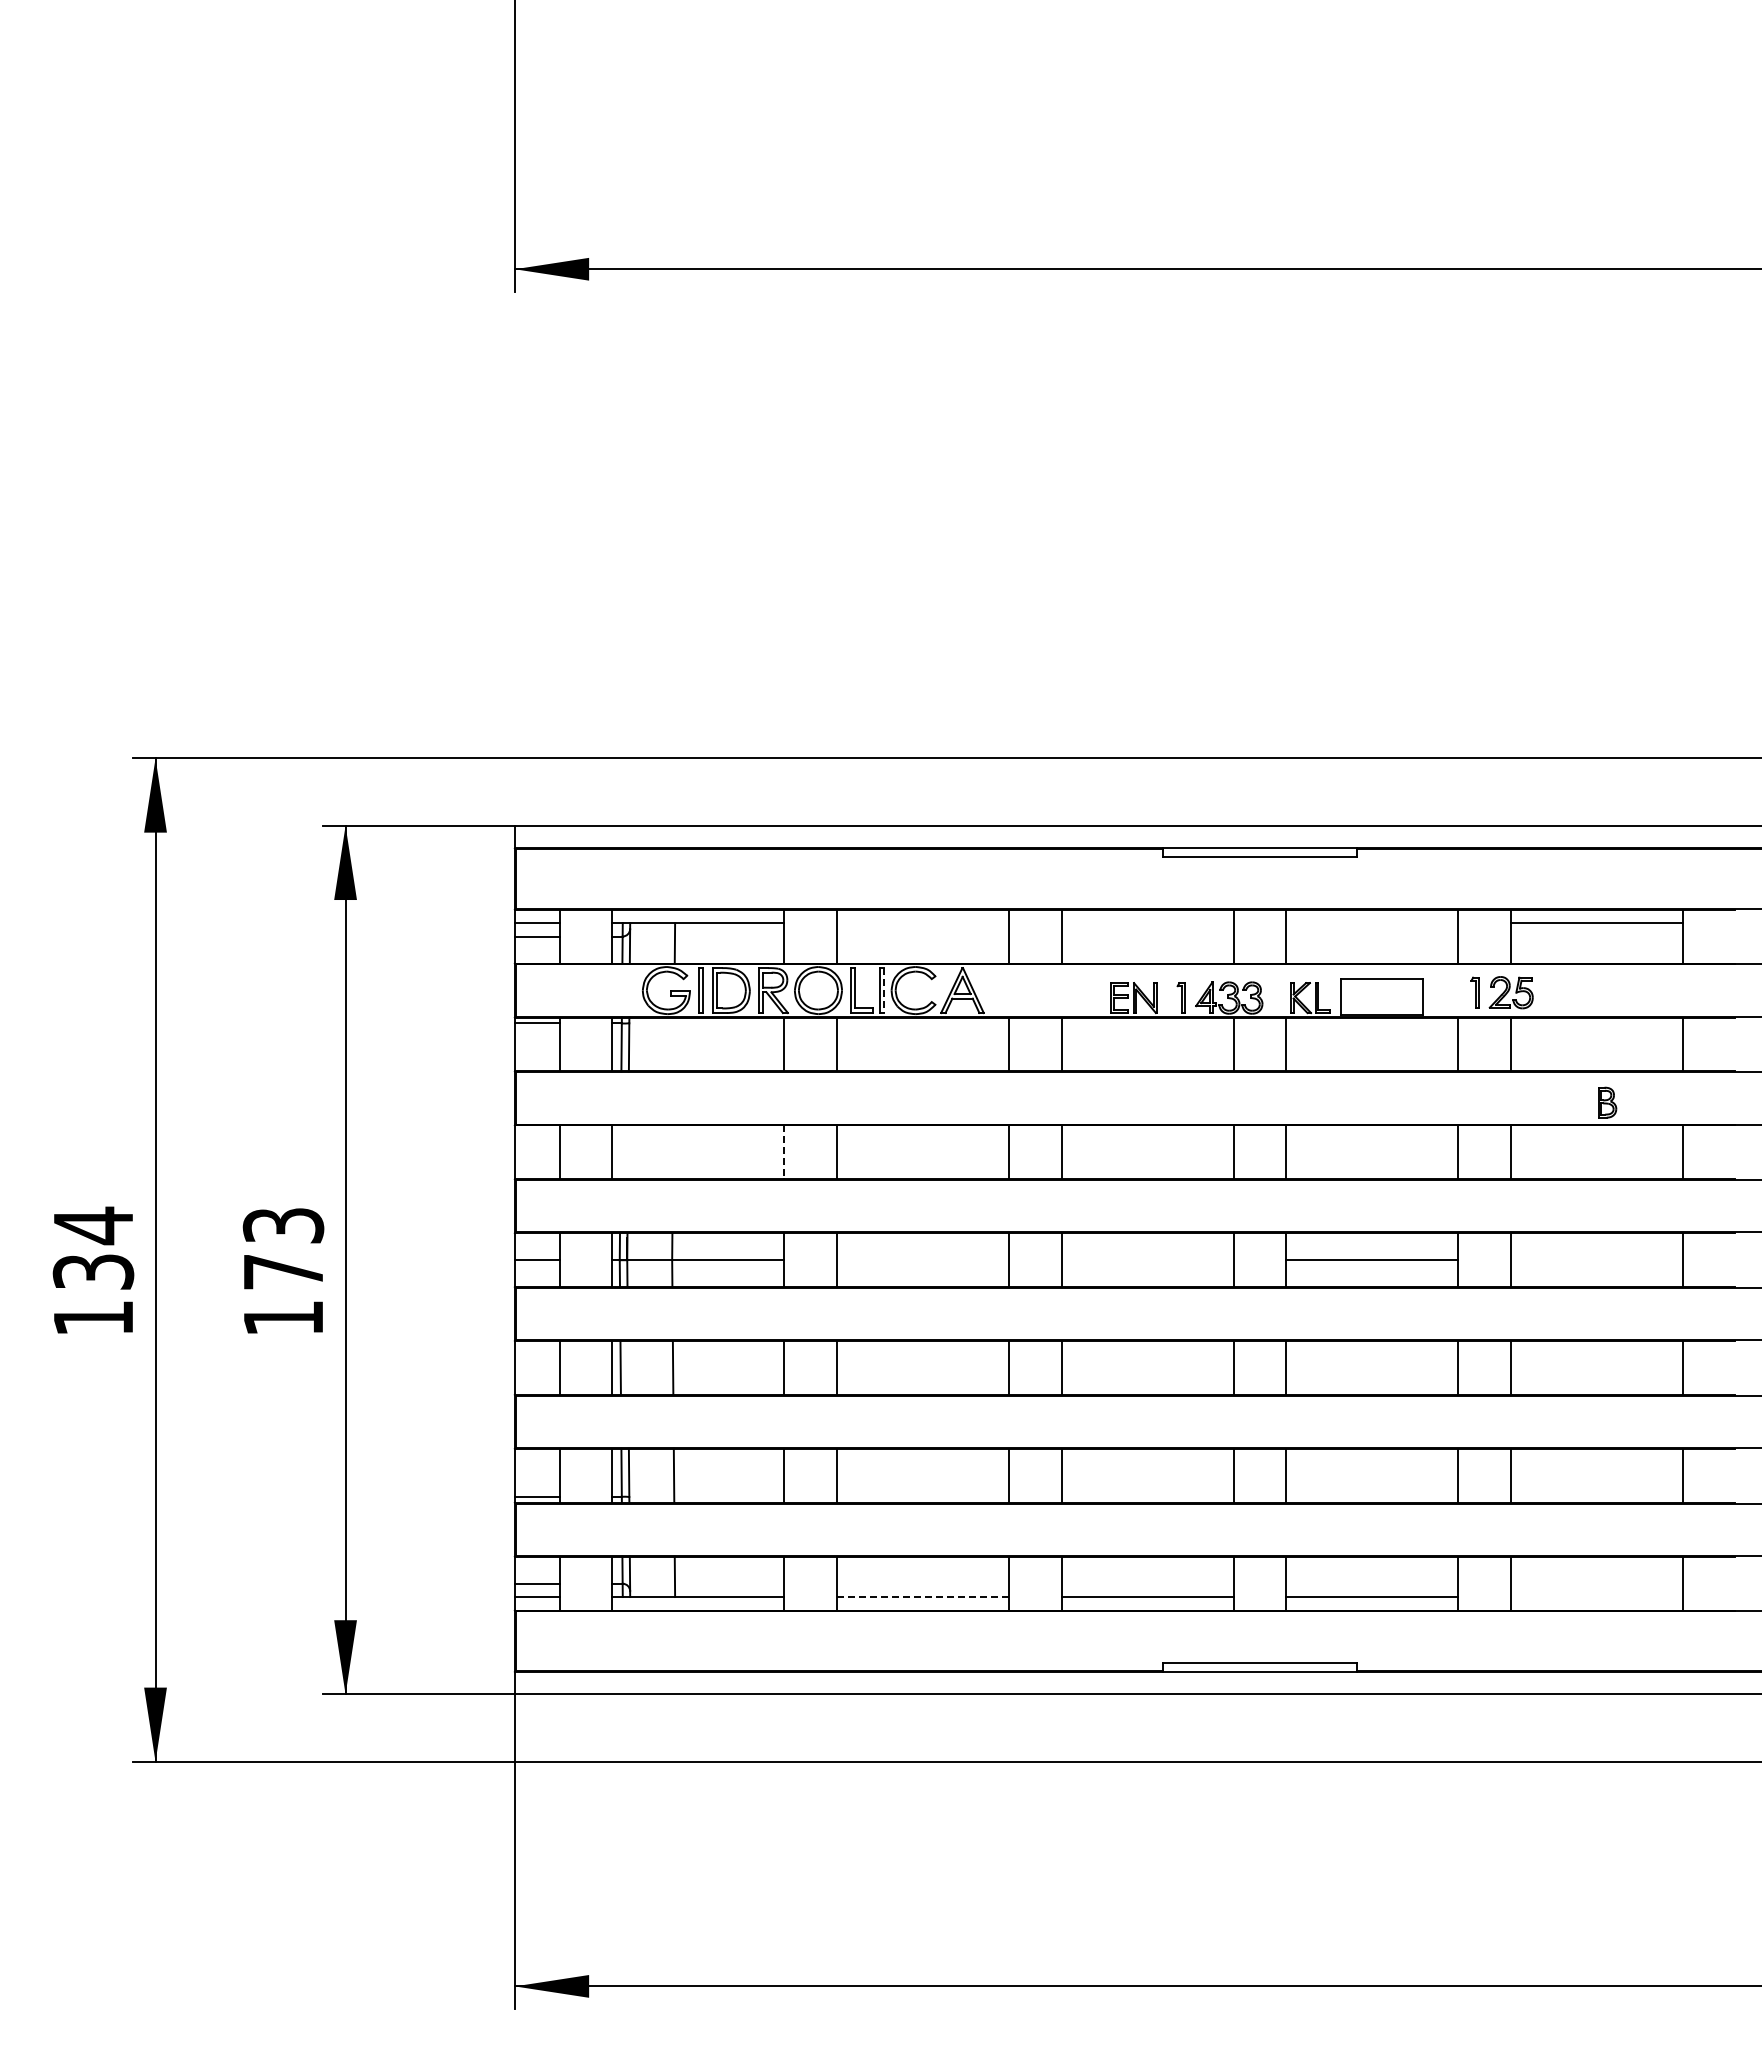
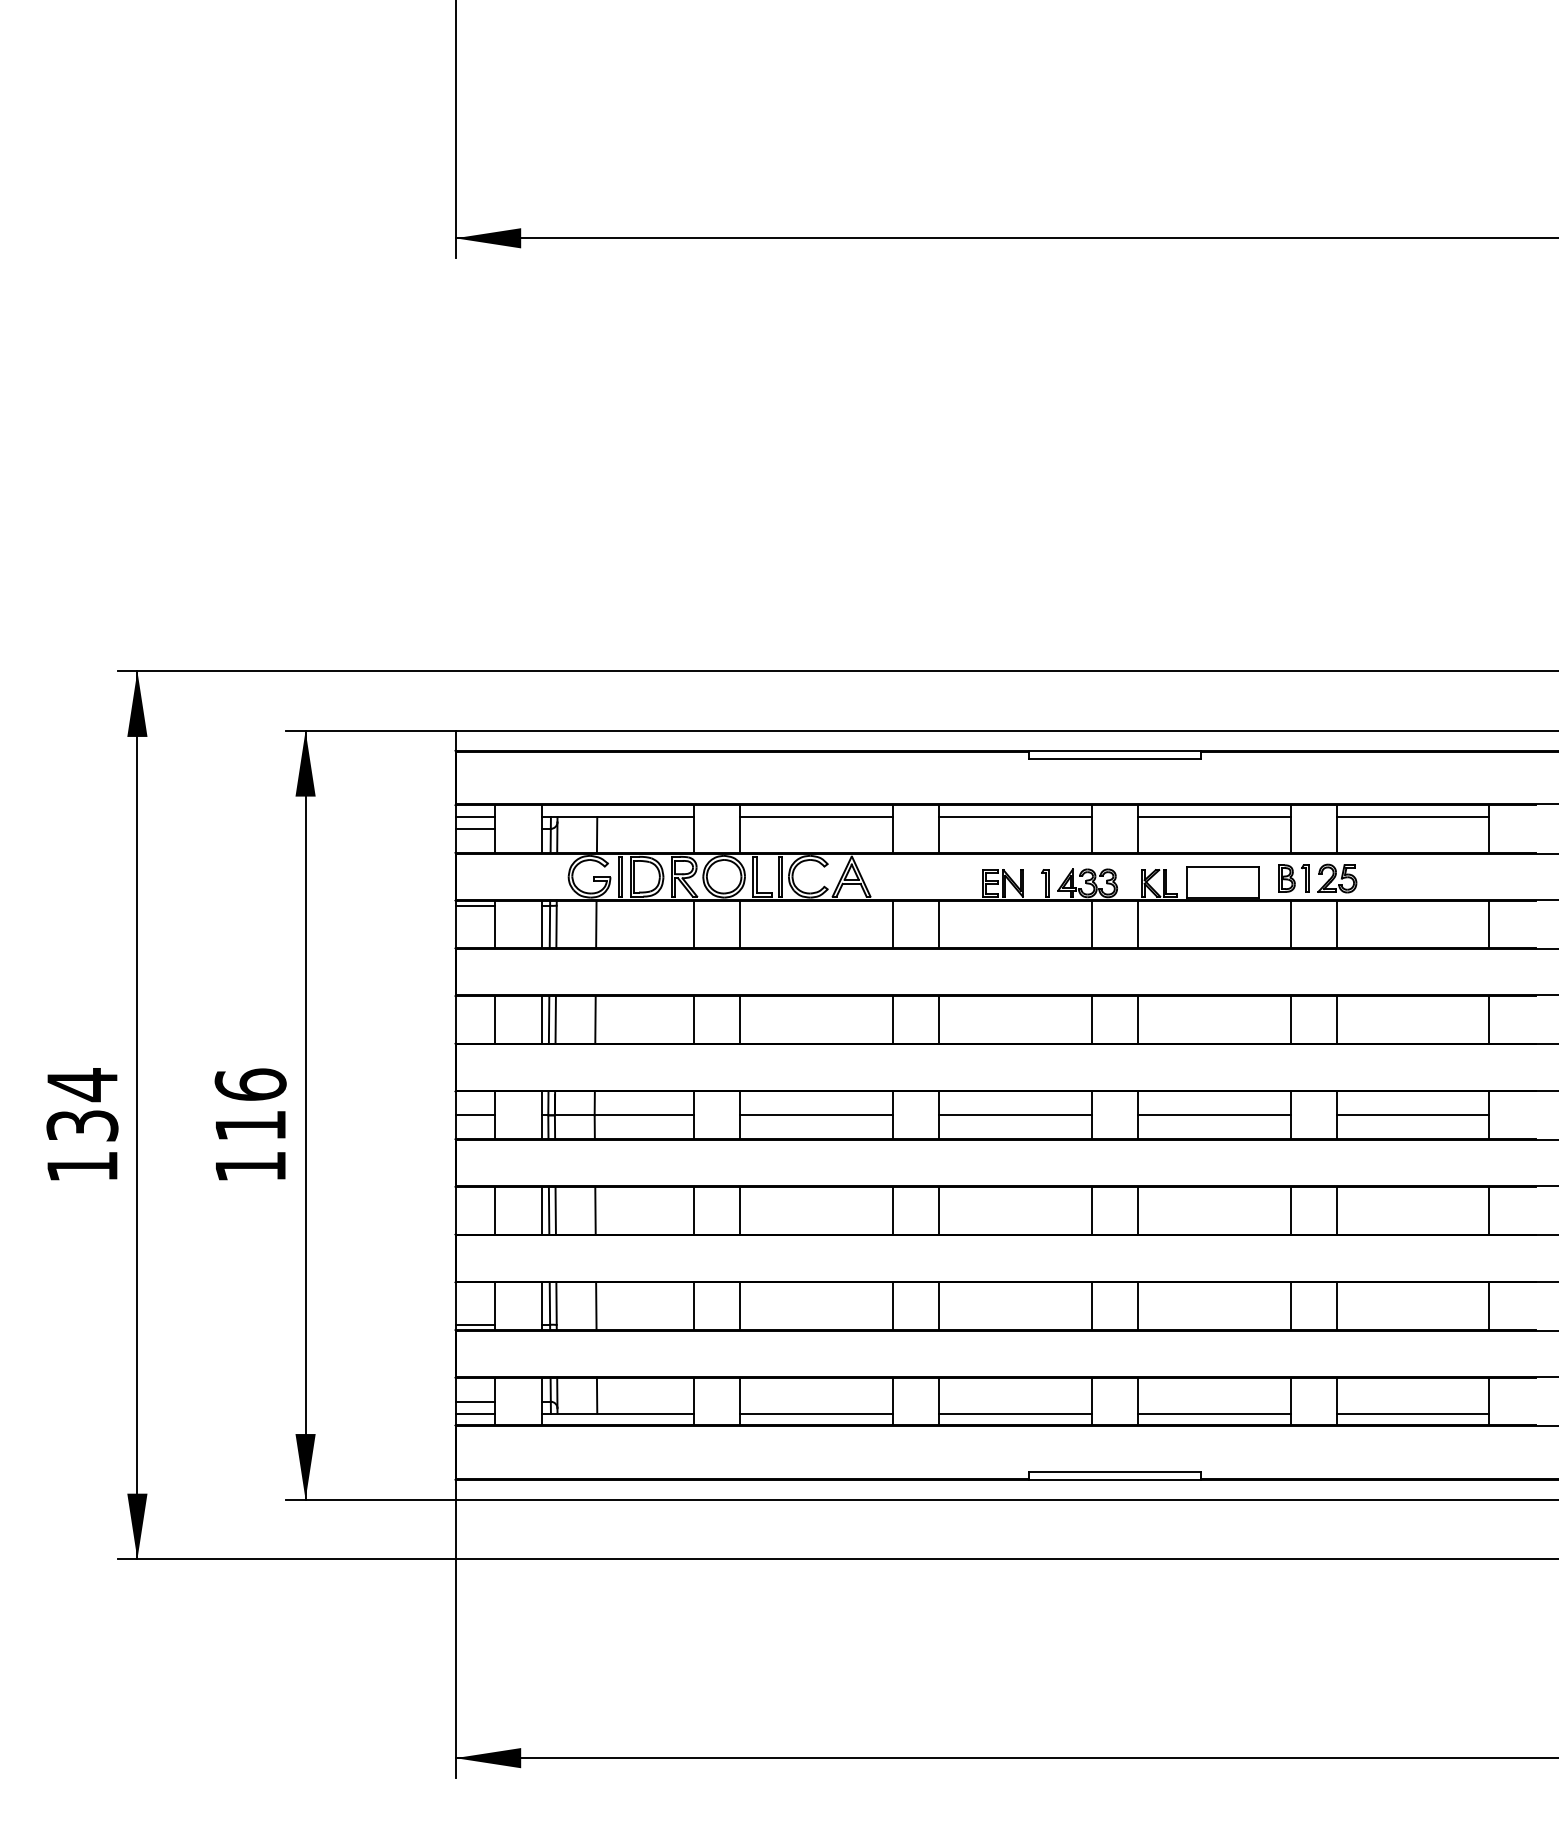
line: (922, 923) -> (816, 817), added
line: (1147, 923) -> (1015, 817), added
line: (1372, 923) -> (1214, 817), added
line: (884, 991) -> (782, 877), dashed -> solid
line: (673, 1044) -> (595, 924), added
part: (1607, 1102) -> (1287, 878), moved
line: (620, 1152) -> (548, 1020), added
line: (627, 1152) -> (555, 1020), added
line: (672, 1152) -> (594, 1020), added
line: (784, 1152) -> (694, 1020), dashed -> solid
text: (283, 1248) -> (250, 1105), 173 -> 116
line: (922, 1260) -> (816, 1115), added
line: (1147, 1260) -> (1015, 1115), added
line: (1596, 1260) -> (1412, 1115), added
line: (627, 1367) -> (555, 1210), added
line: (922, 1597) -> (816, 1413), dashed -> solid
line: (1596, 1597) -> (1412, 1413), added

